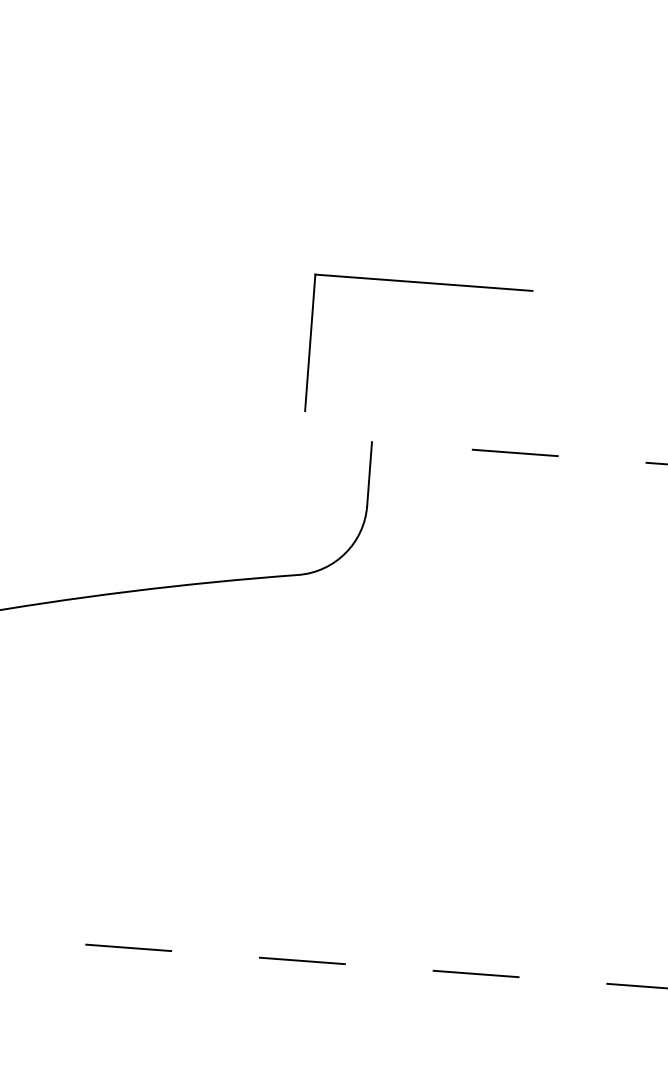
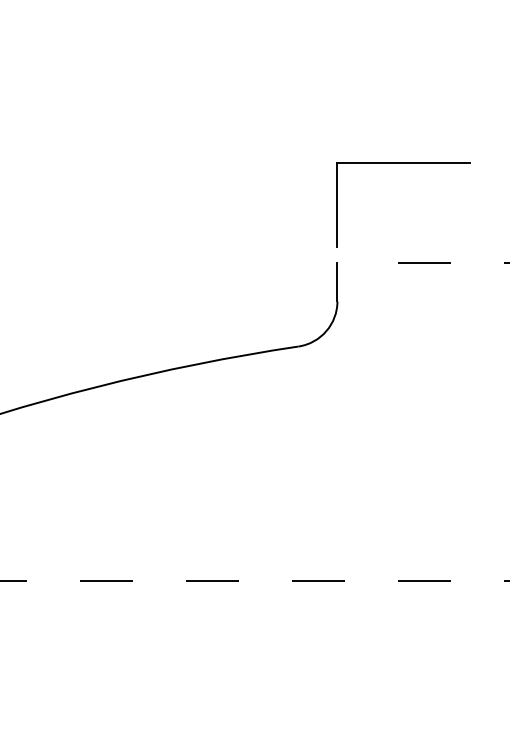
part: (423, 282) -> (403, 163), moved

